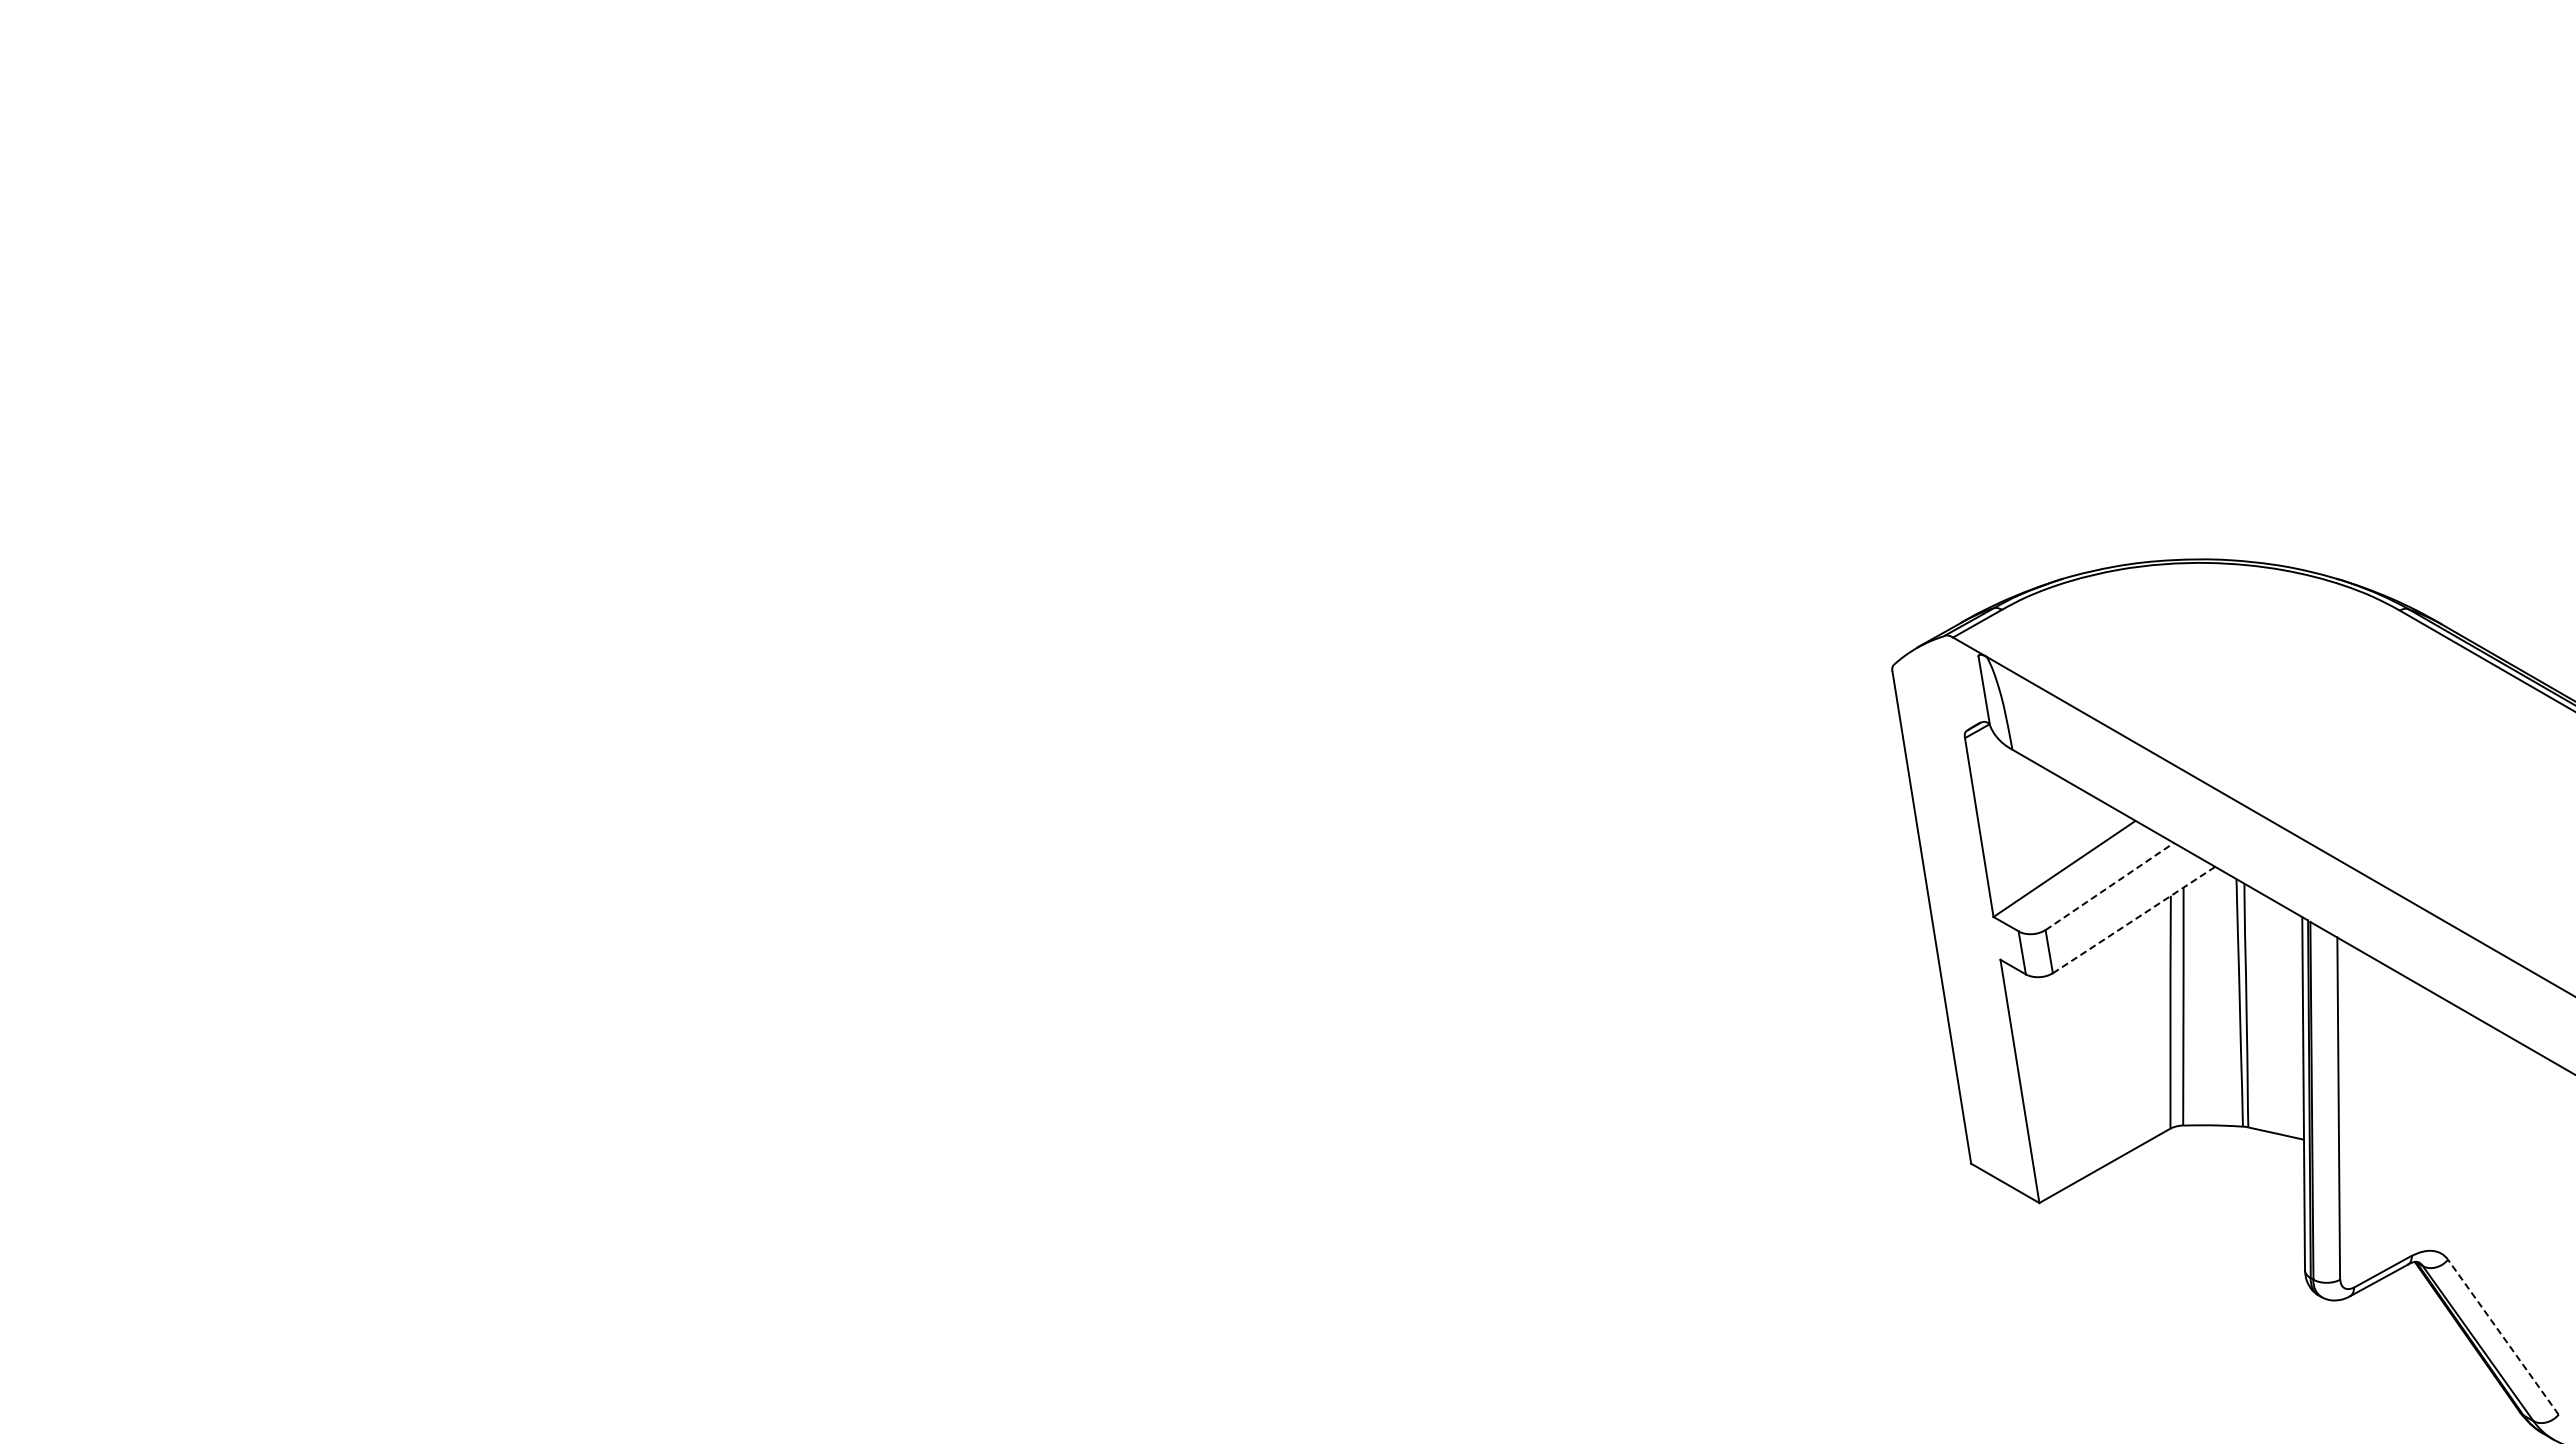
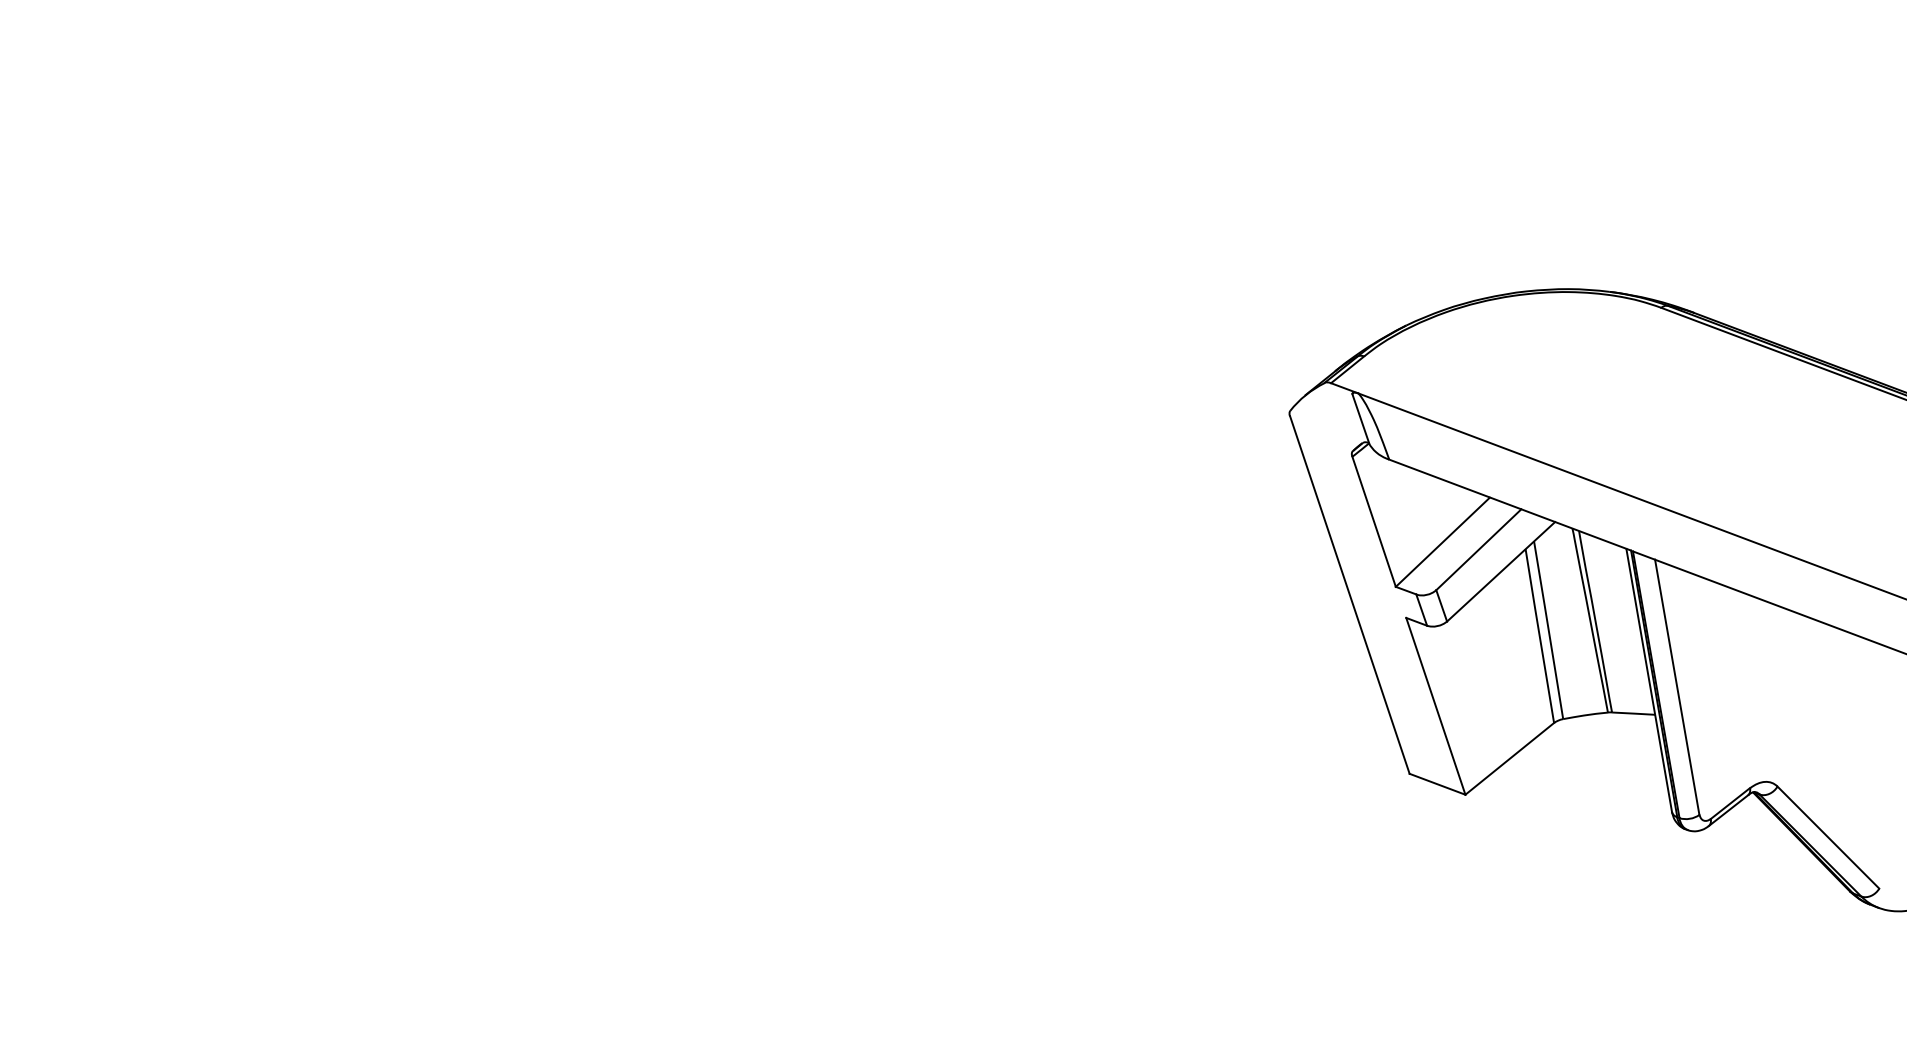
line: (2109, 886) -> (1478, 549), dashed -> solid
line: (2134, 919) -> (1501, 571), dashed -> solid
line: (2503, 1336) -> (1828, 837), dashed -> solid

